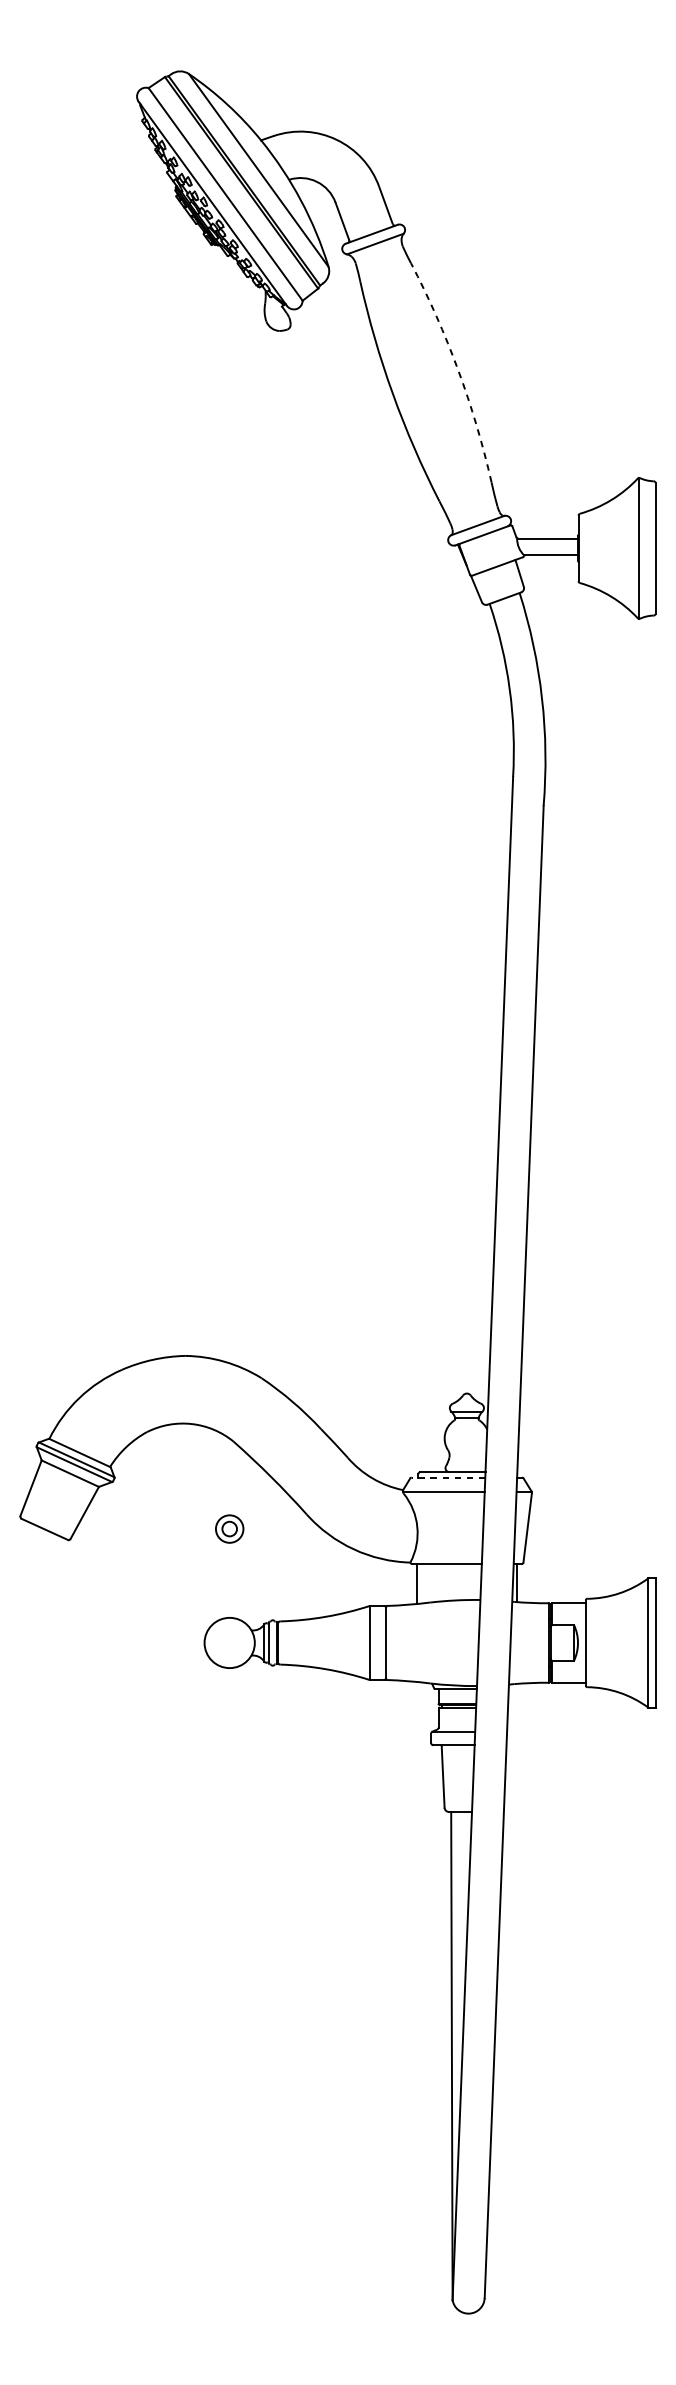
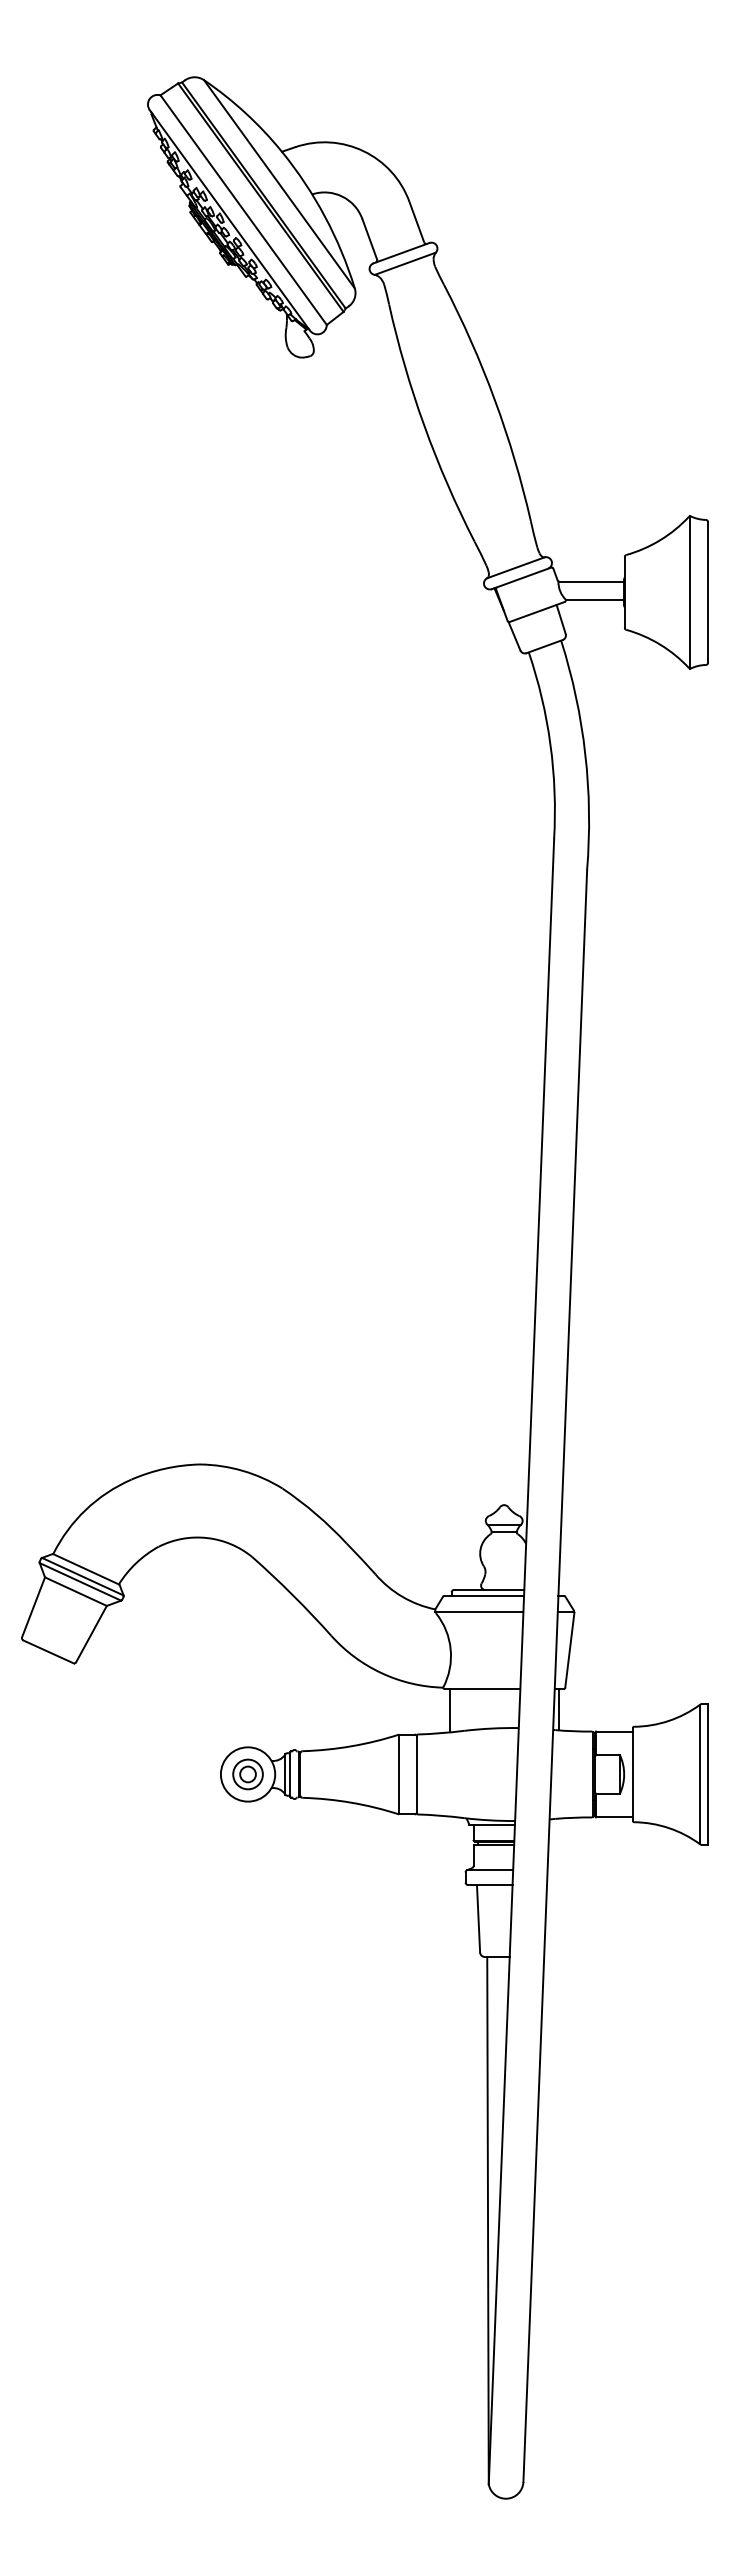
arc: (457, 370) -> (494, 400), dashed -> solid
line: (448, 1477) -> (484, 1595), dashed -> solid
part: (229, 1529) -> (247, 1774), moved

